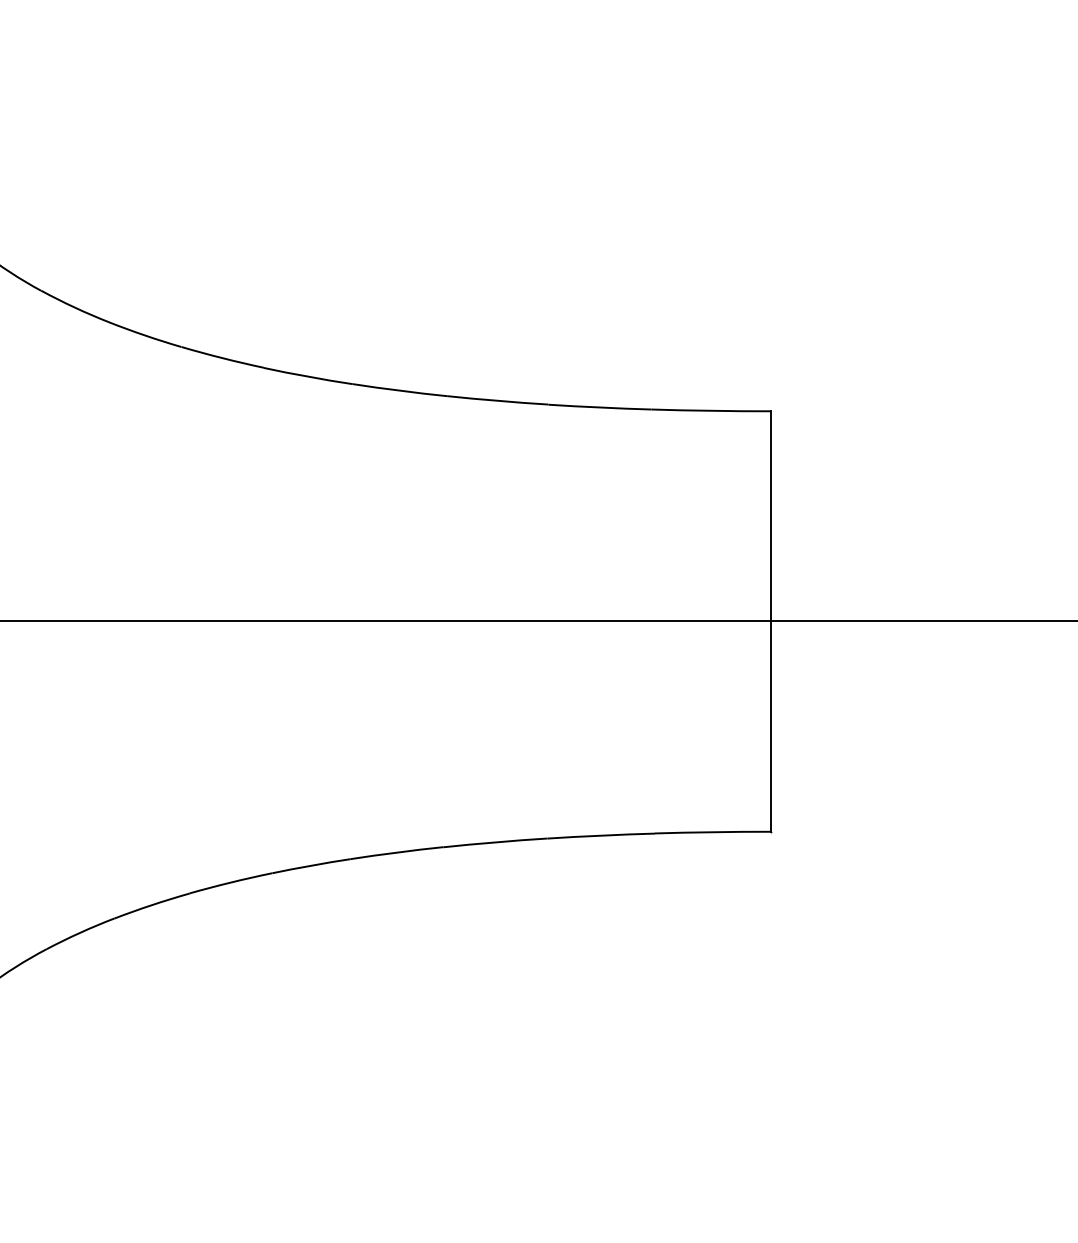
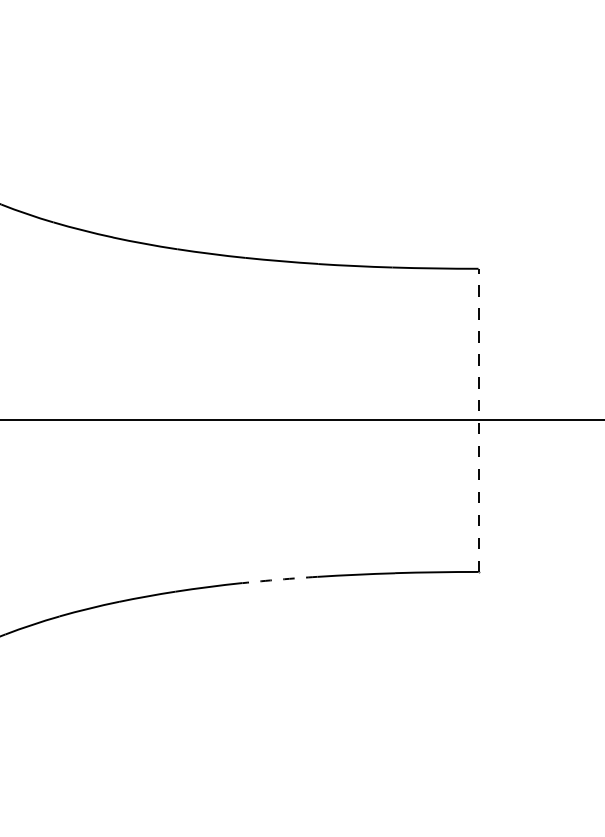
line: (770, 620) -> (478, 419), solid -> dashed
arc: (495, 842) -> (280, 579), solid -> dashed

